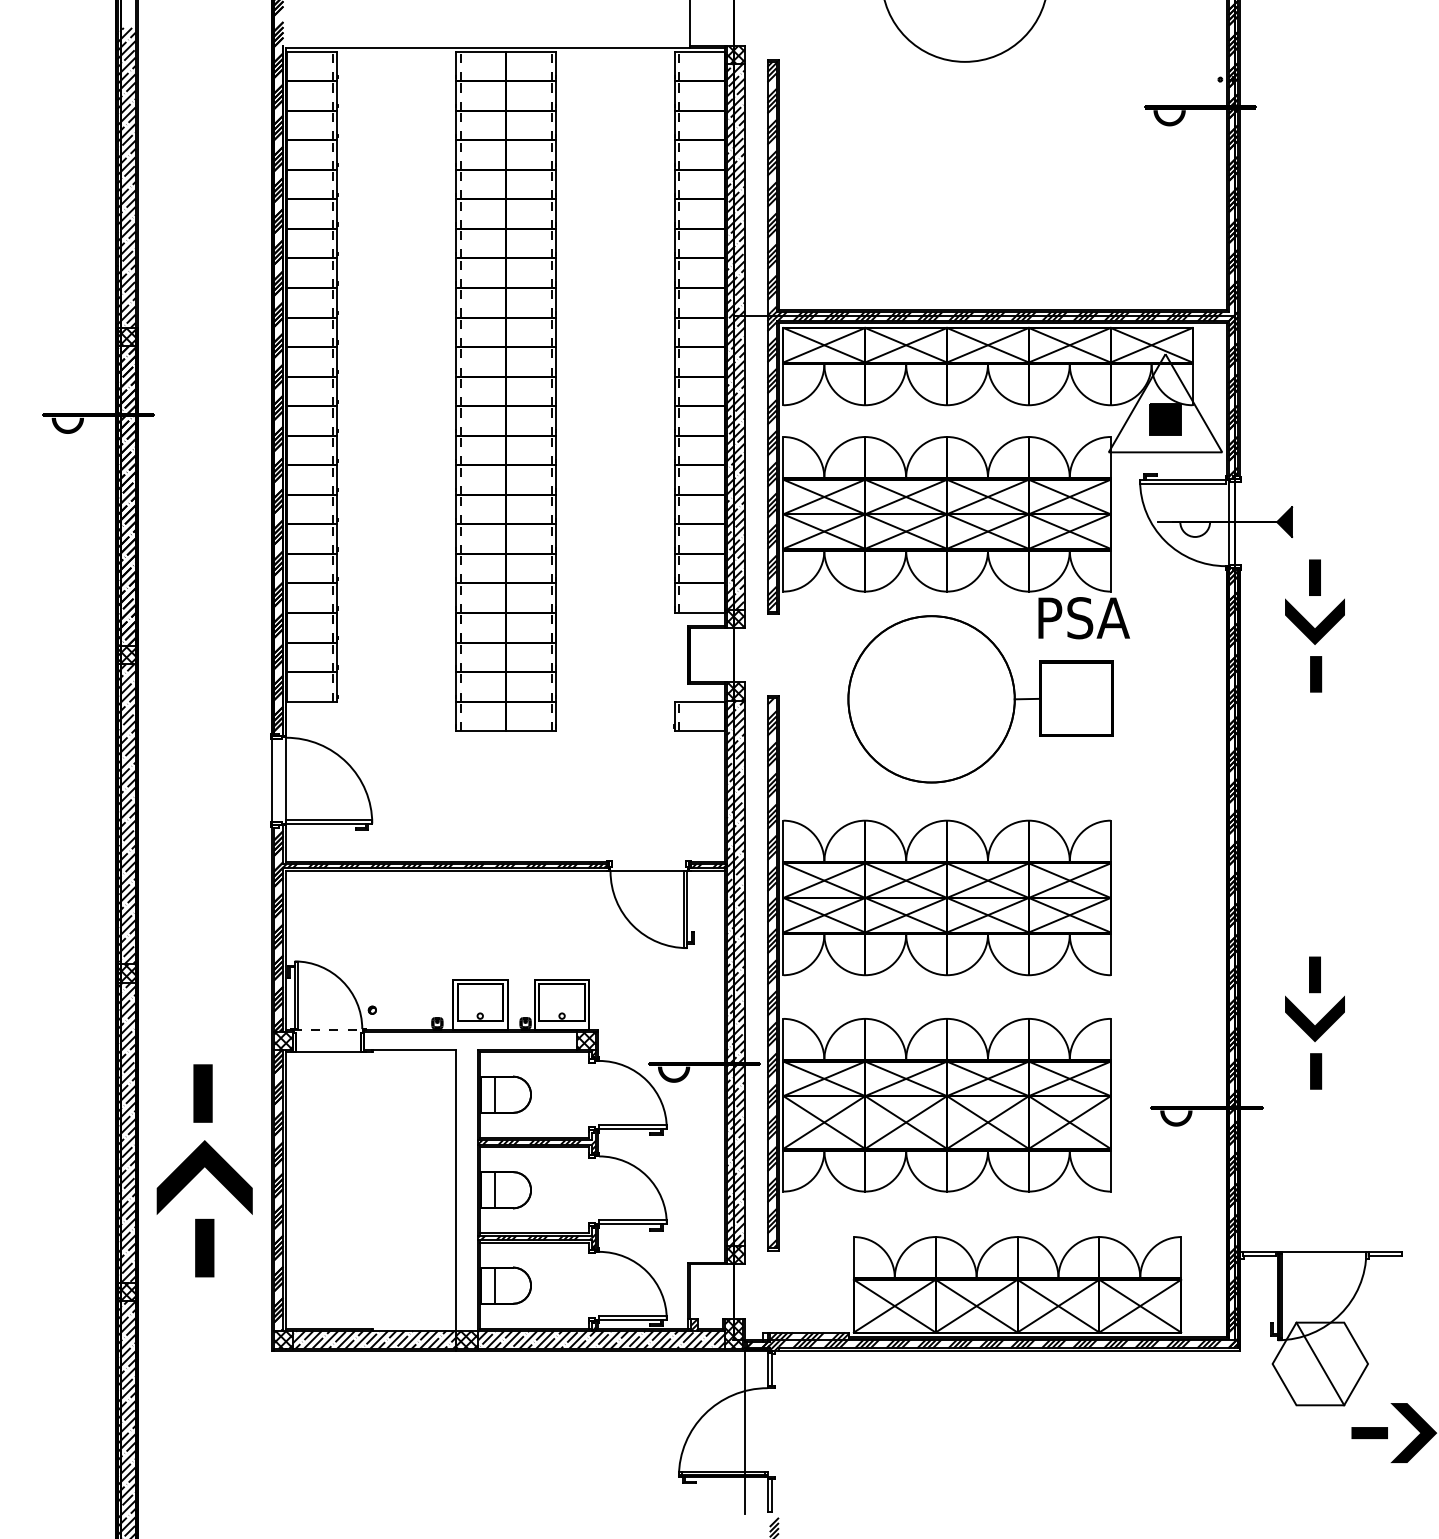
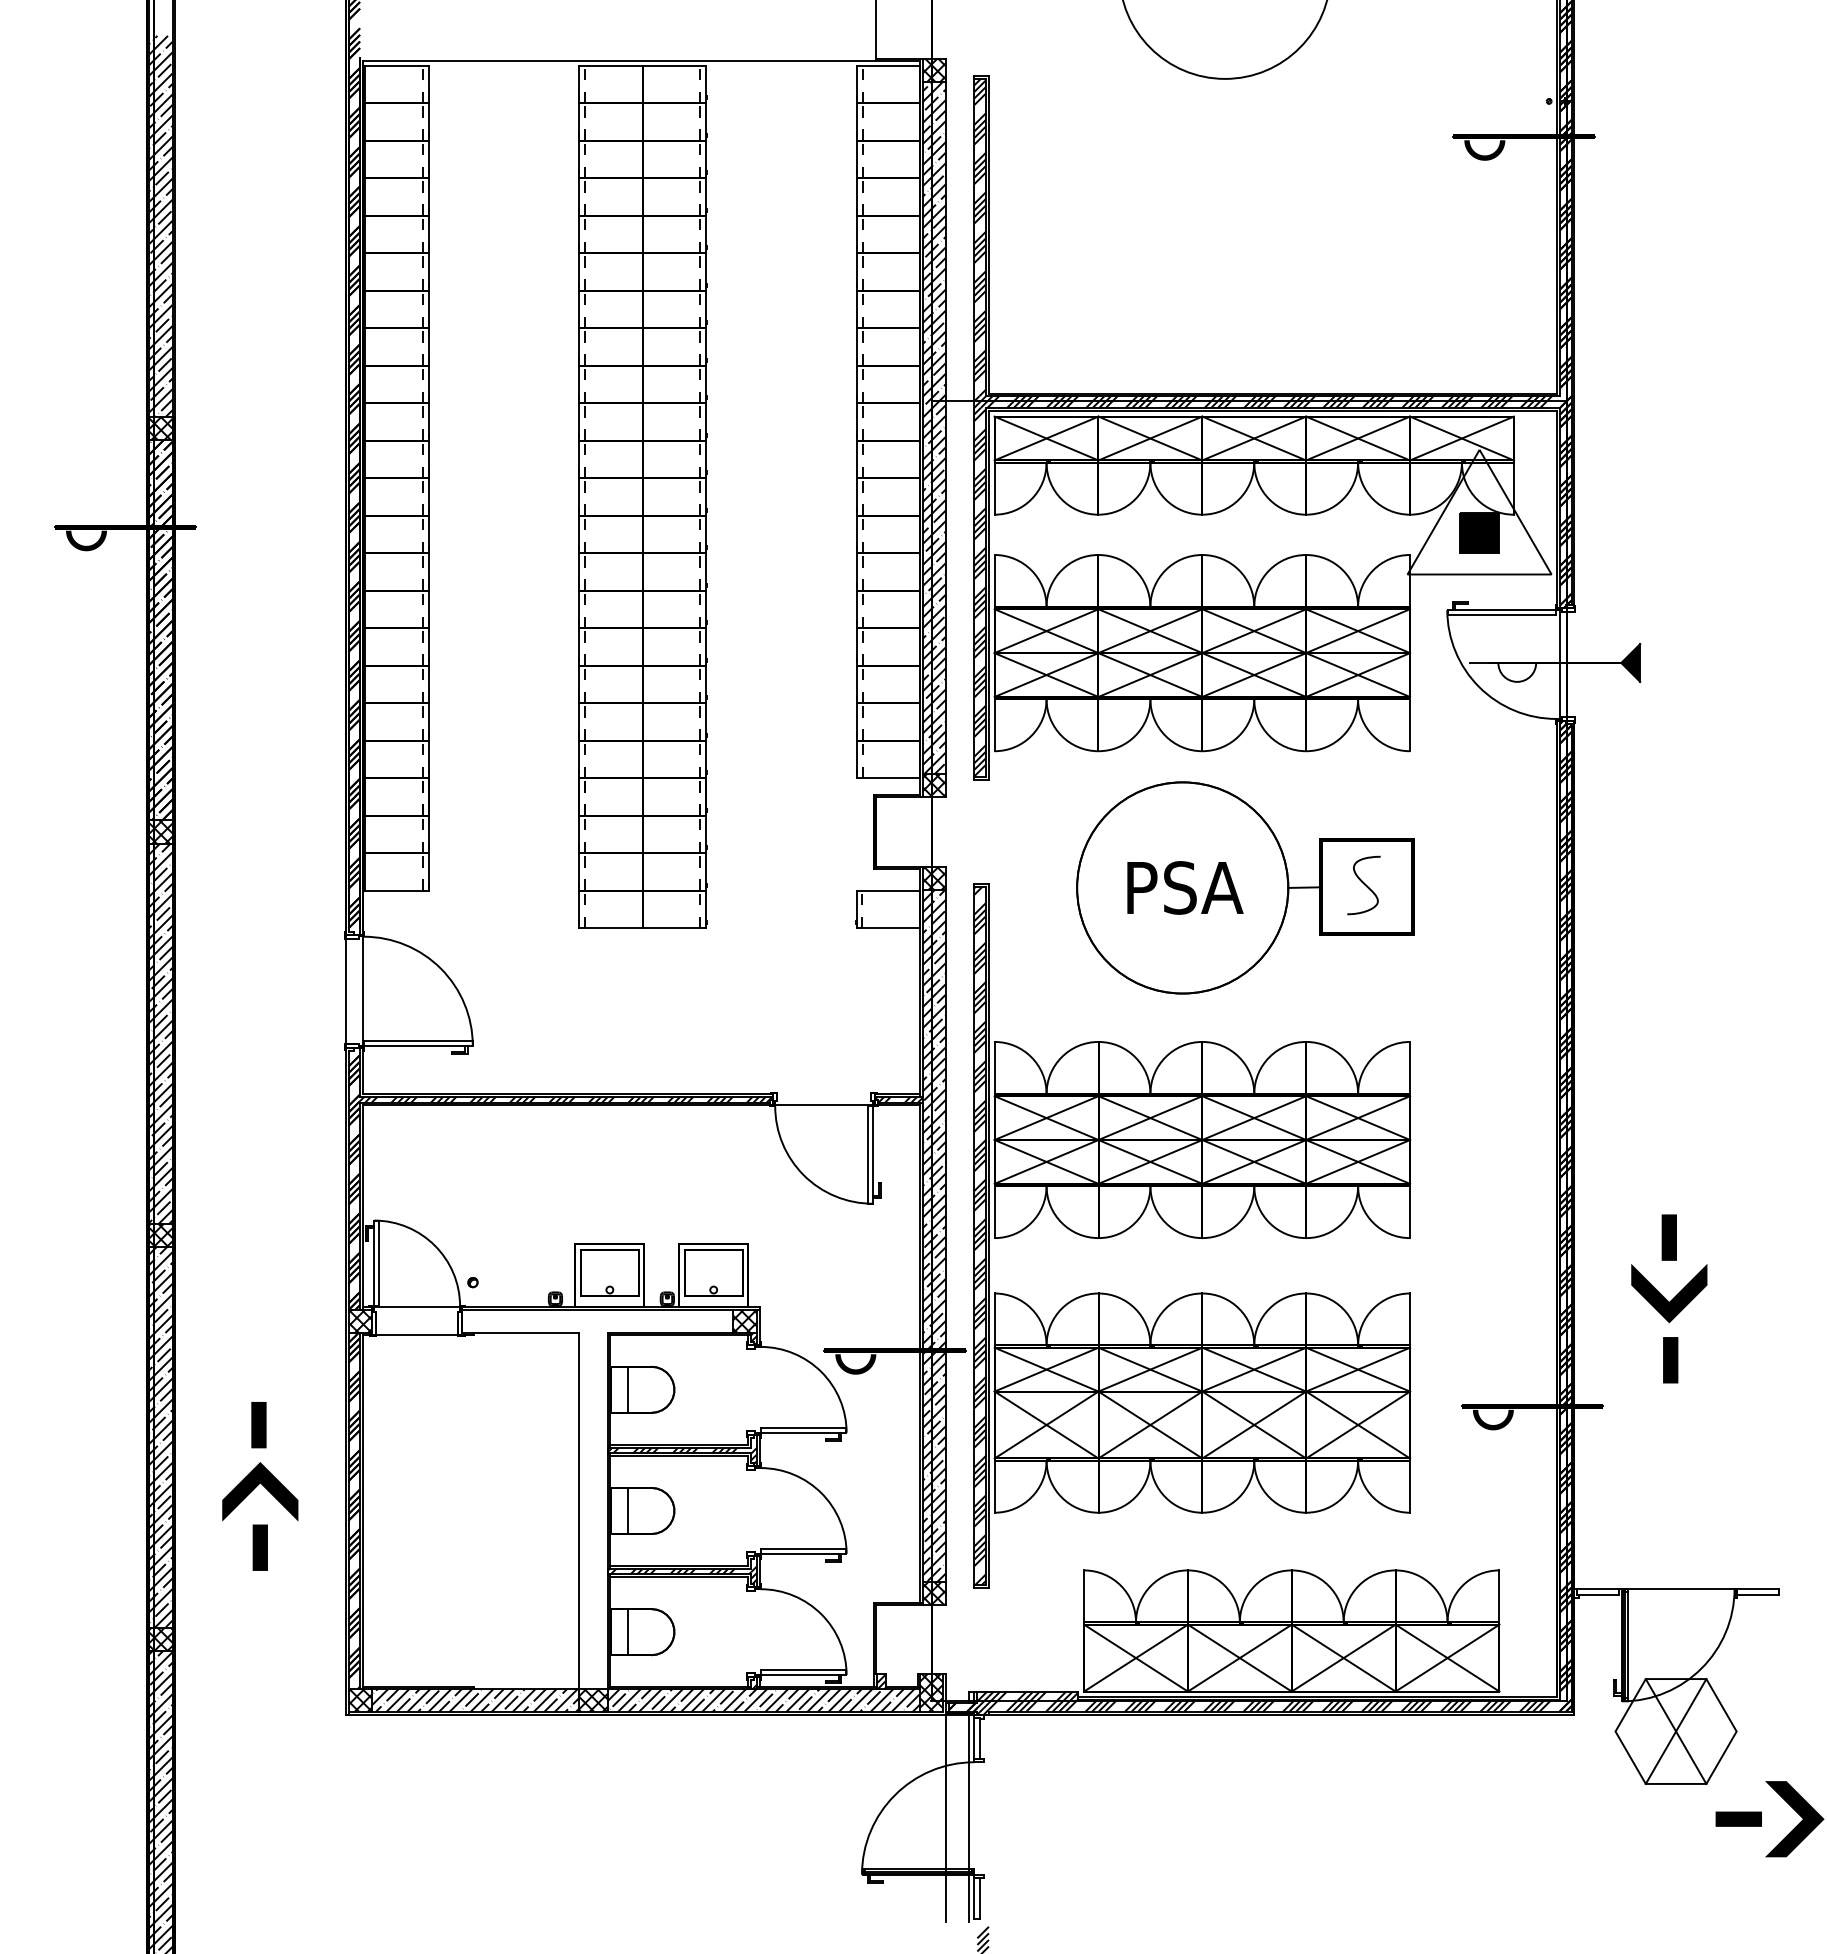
text: (1084, 617) -> (1185, 887), moved
part: (1315, 625) -> (1669, 794), removed
curve: (1074, 696) -> (1363, 884), added
line: (328, 1029) -> (417, 1307), dashed -> solid
part: (205, 1170) -> (260, 1486), size x0.62
line: (1319, 1363) -> (1675, 1731), added
line: (762, 1432) -> (968, 1818), added

